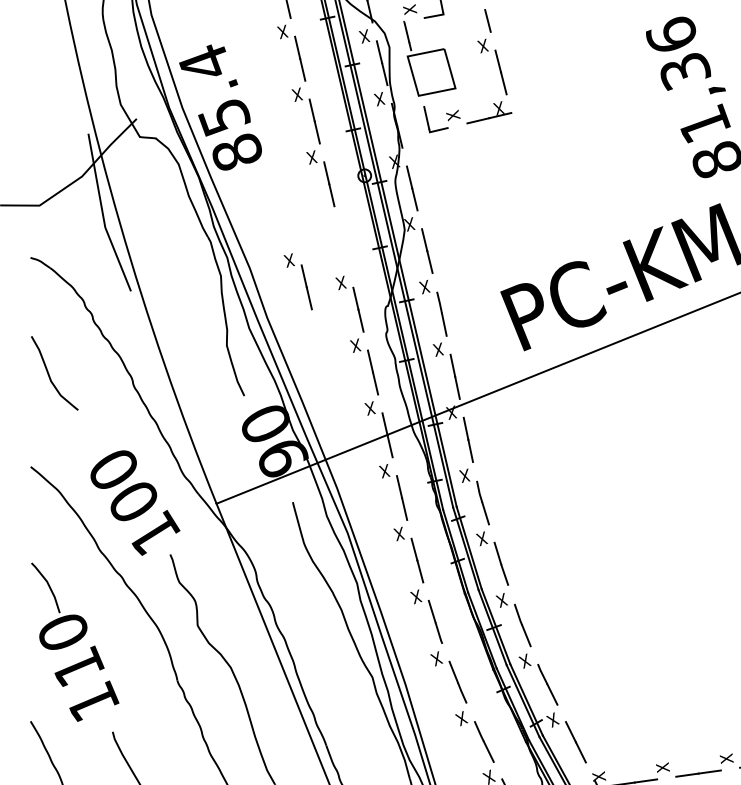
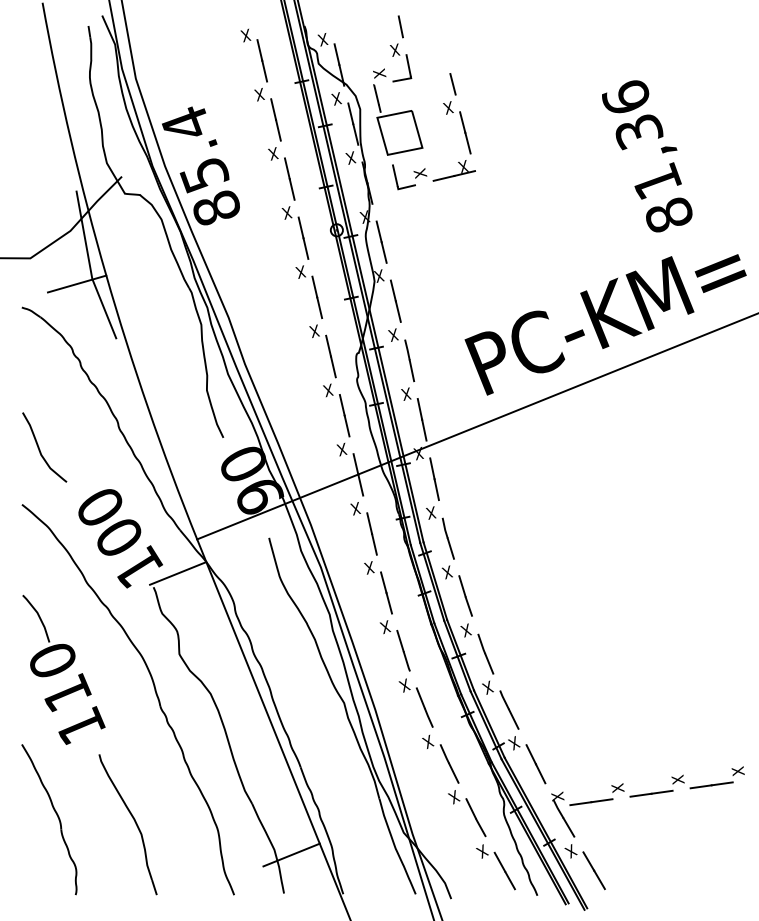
line: (88, 232) -> (76, 283), added
part: (303, 280) -> (314, 290), moved
curve: (50, 375) -> (40, 449), moved
line: (196, 539) -> (178, 573), added

